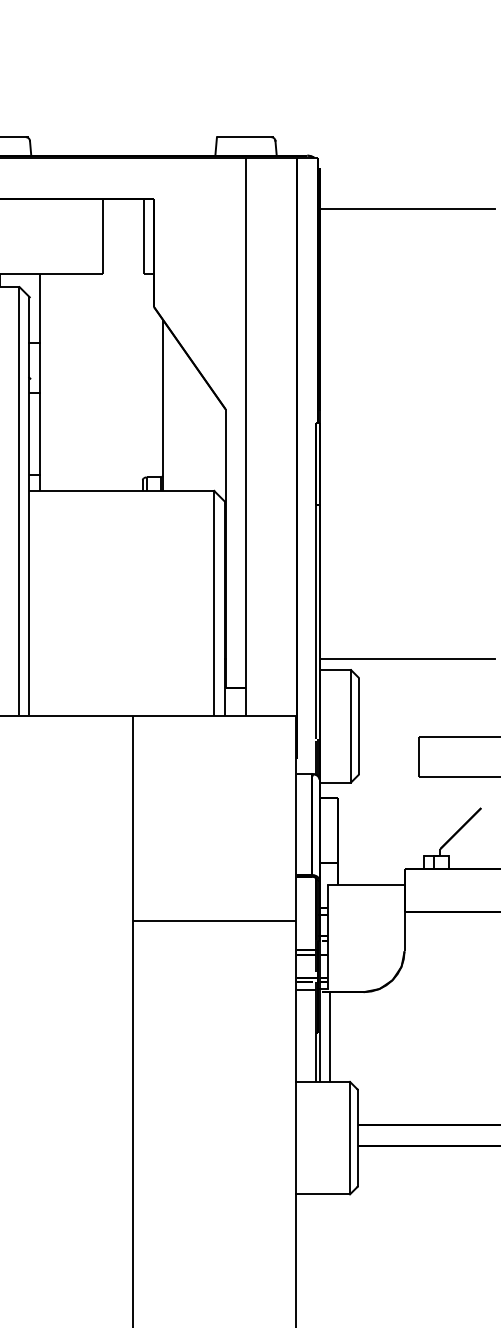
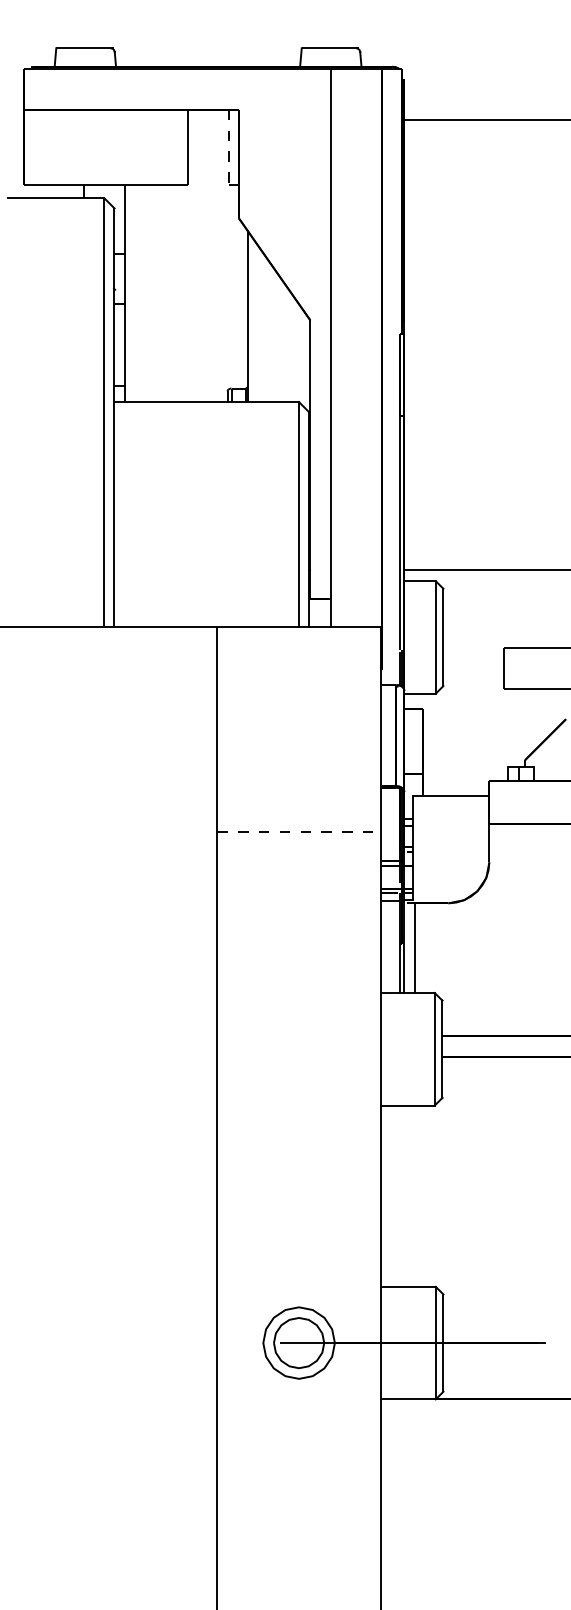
line: (143, 236) -> (228, 147), solid -> dashed
line: (214, 920) -> (299, 831), solid -> dashed

